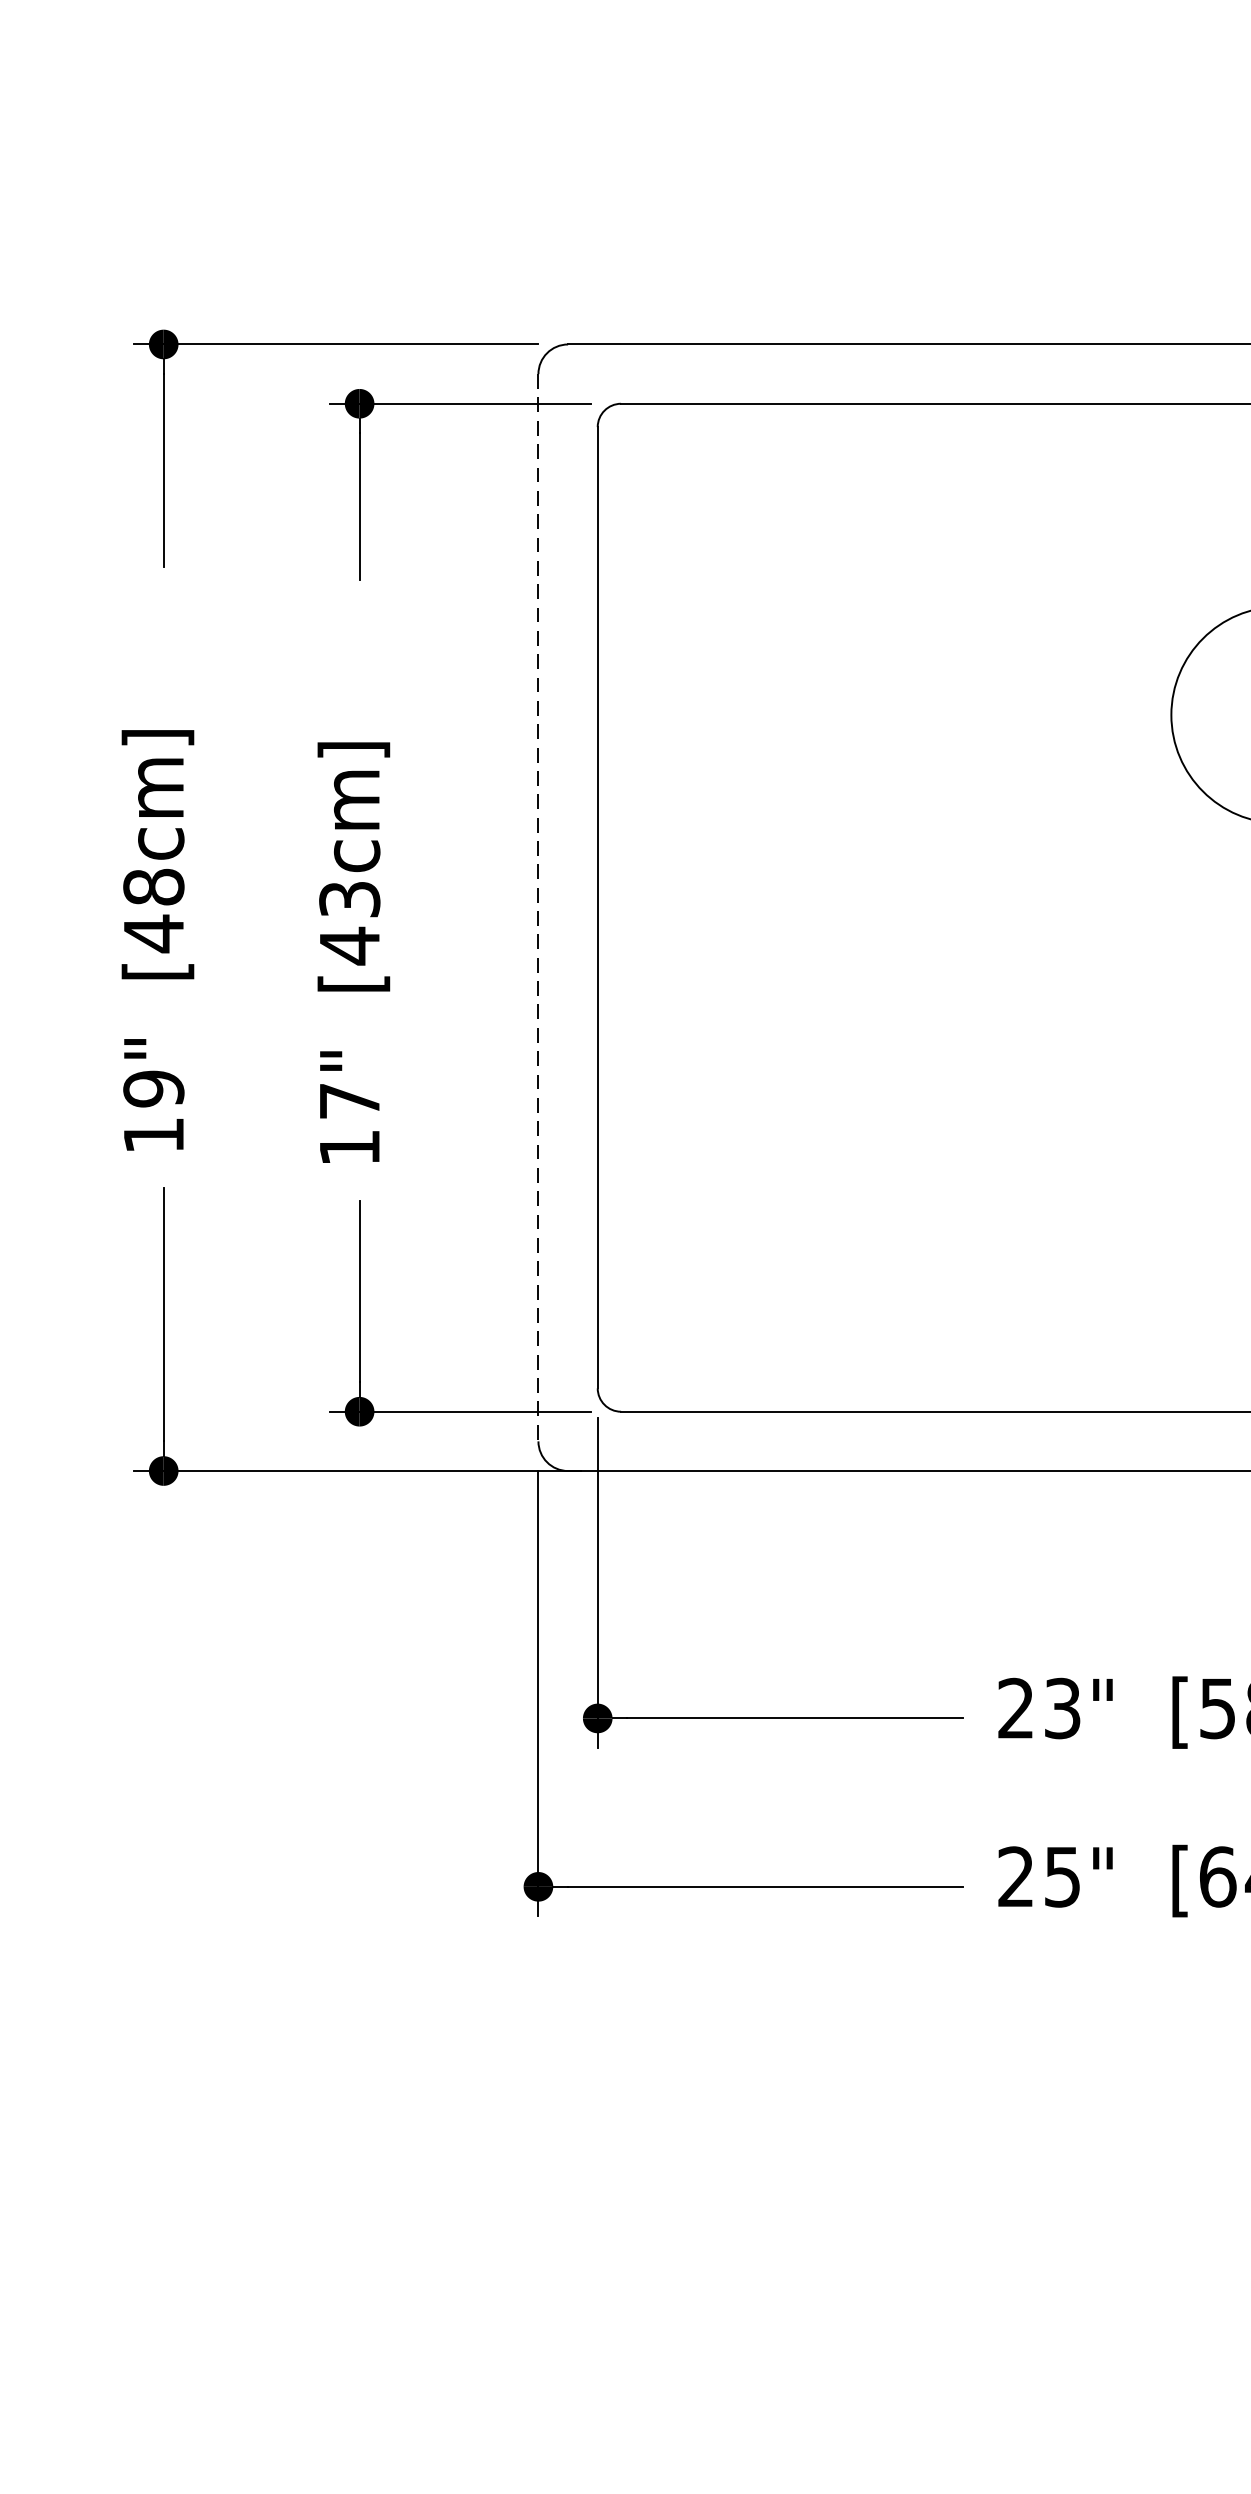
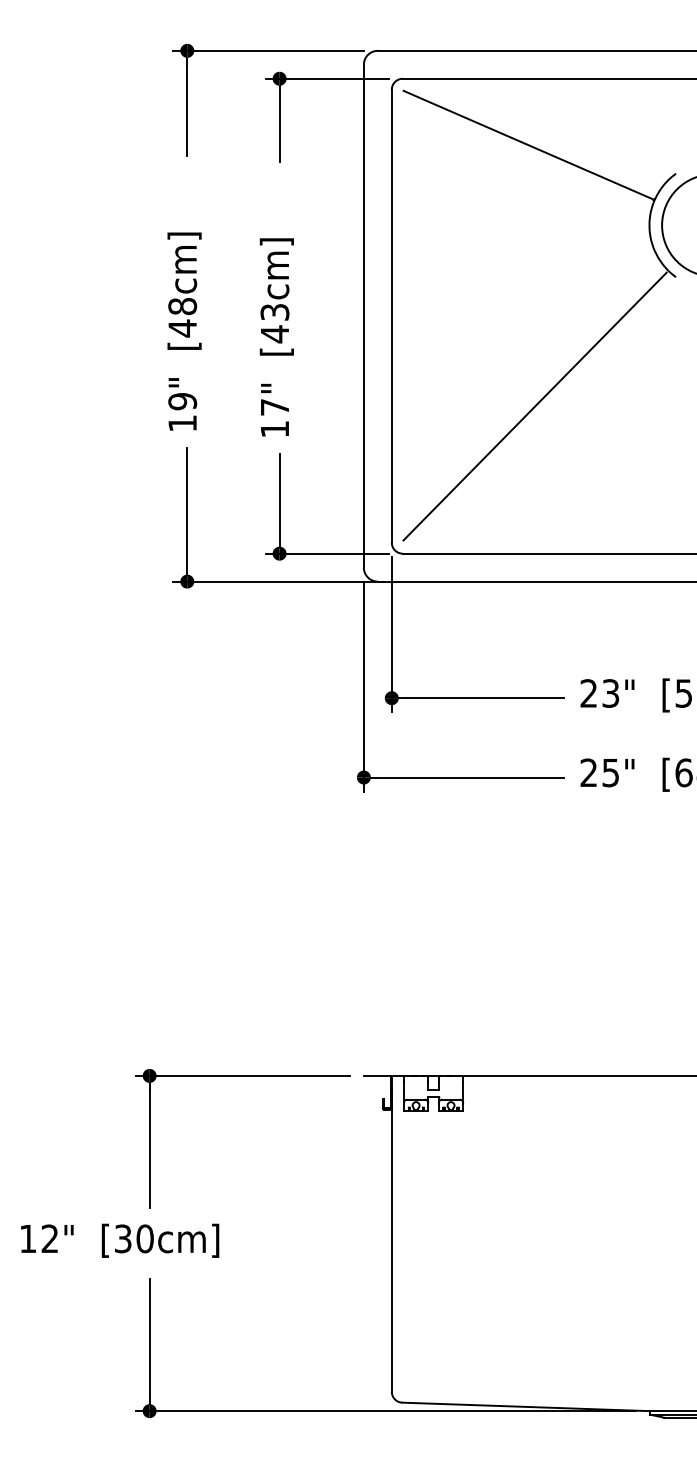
line: (537, 908) -> (363, 316), dashed -> solid
part: (1000, 995) -> (581, 357), added

